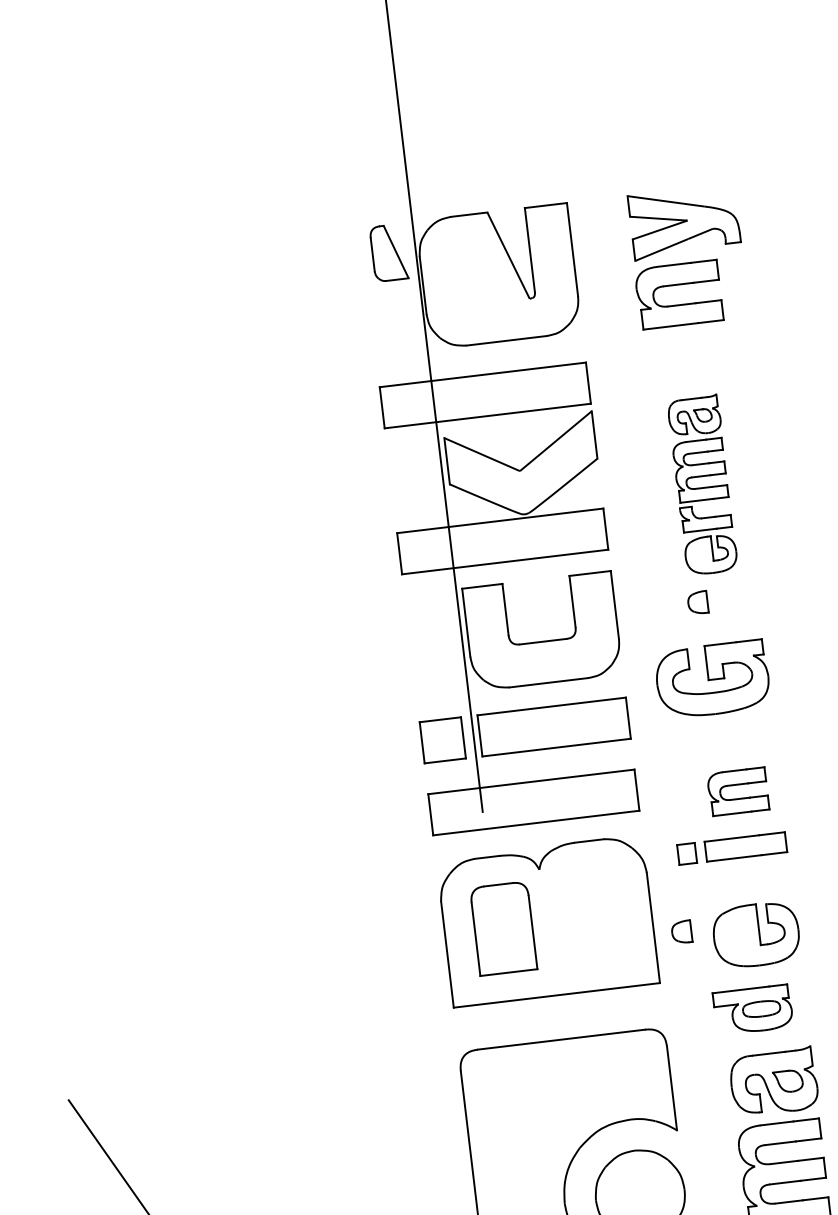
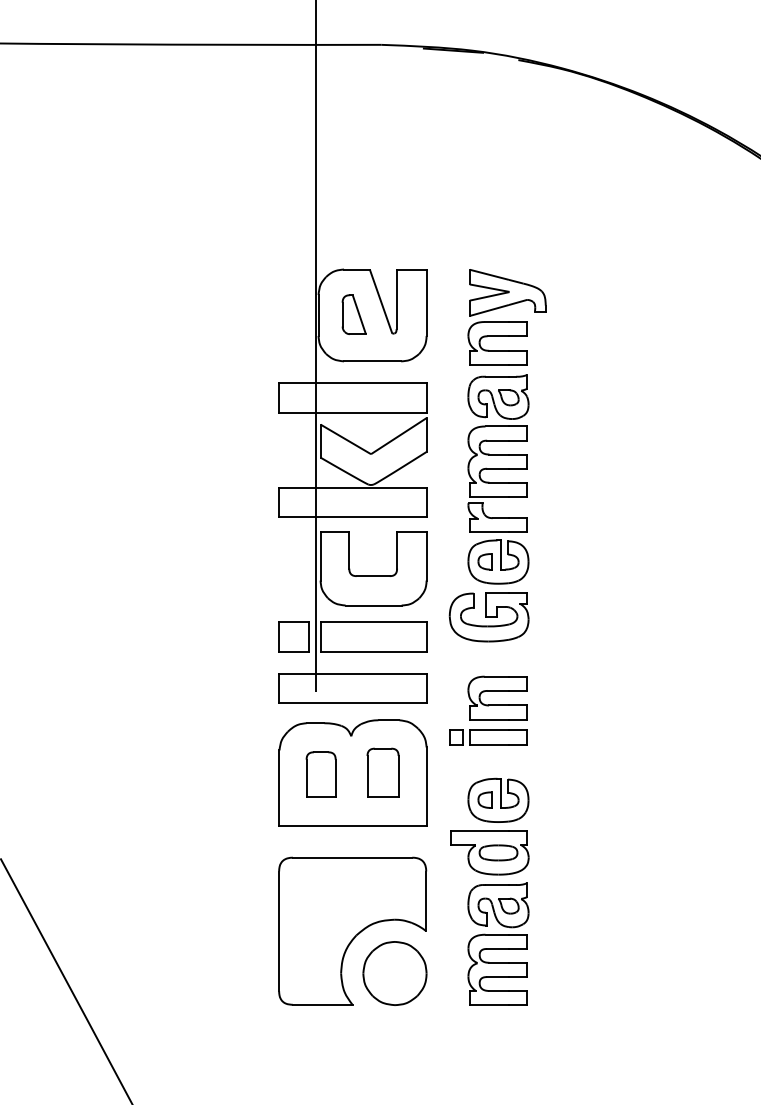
part: (387, 252) -> (353, 314), moved
part: (702, 485) -> (498, 479), size x1.67
part: (737, 790) -> (497, 697), size x1.43
part: (589, 915) -> (382, 772), added
part: (502, 928) -> (320, 774), size x0.71
part: (680, 931) -> (484, 799), moved
part: (752, 1009) -> (489, 852), size x1.43

